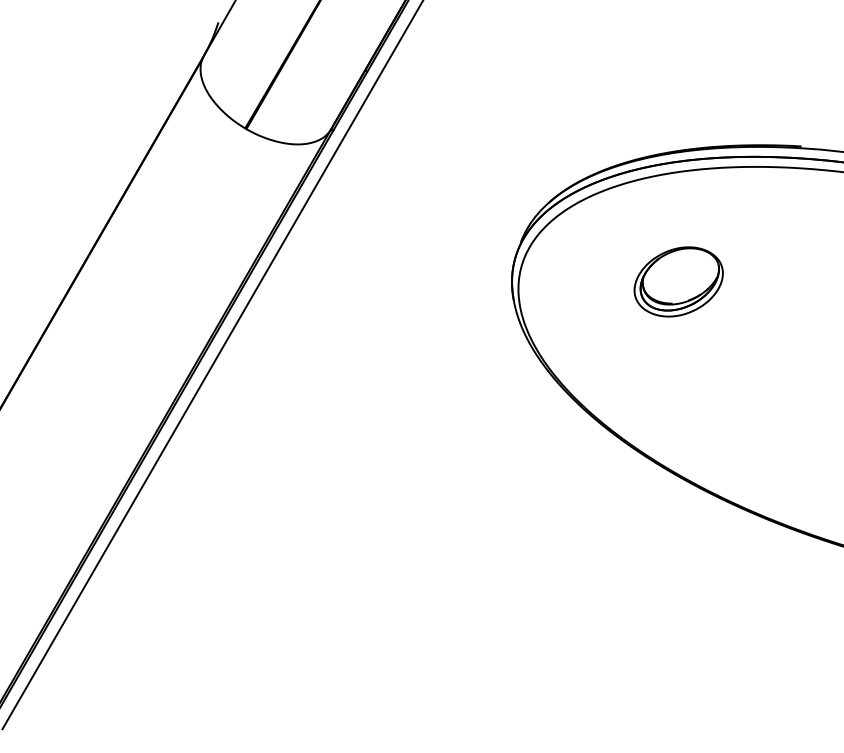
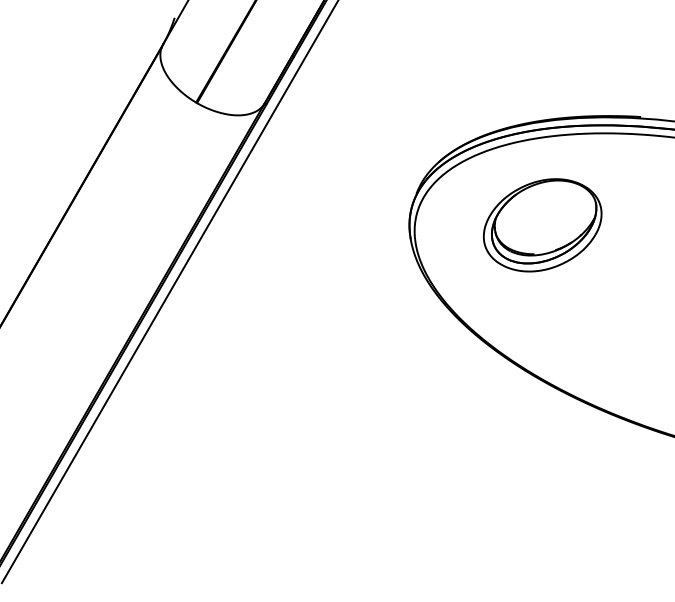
part: (678, 281) -> (542, 225), size x1.67

